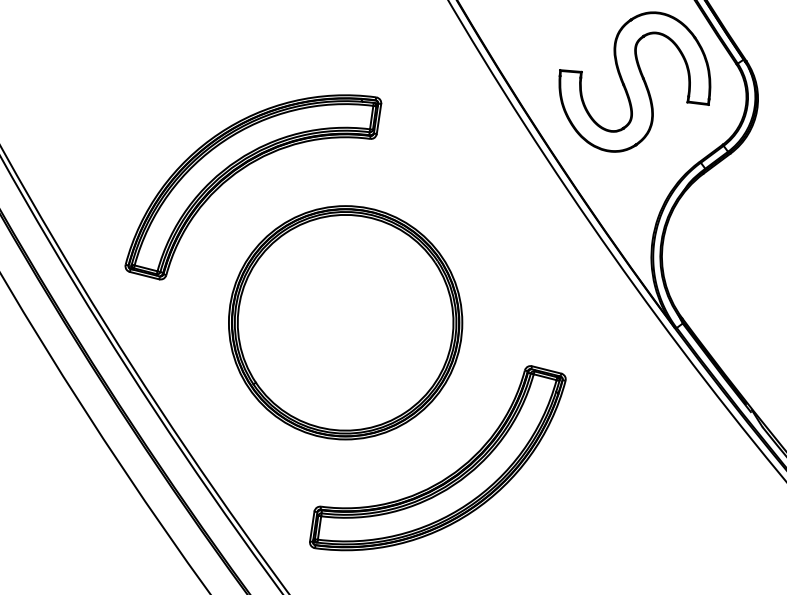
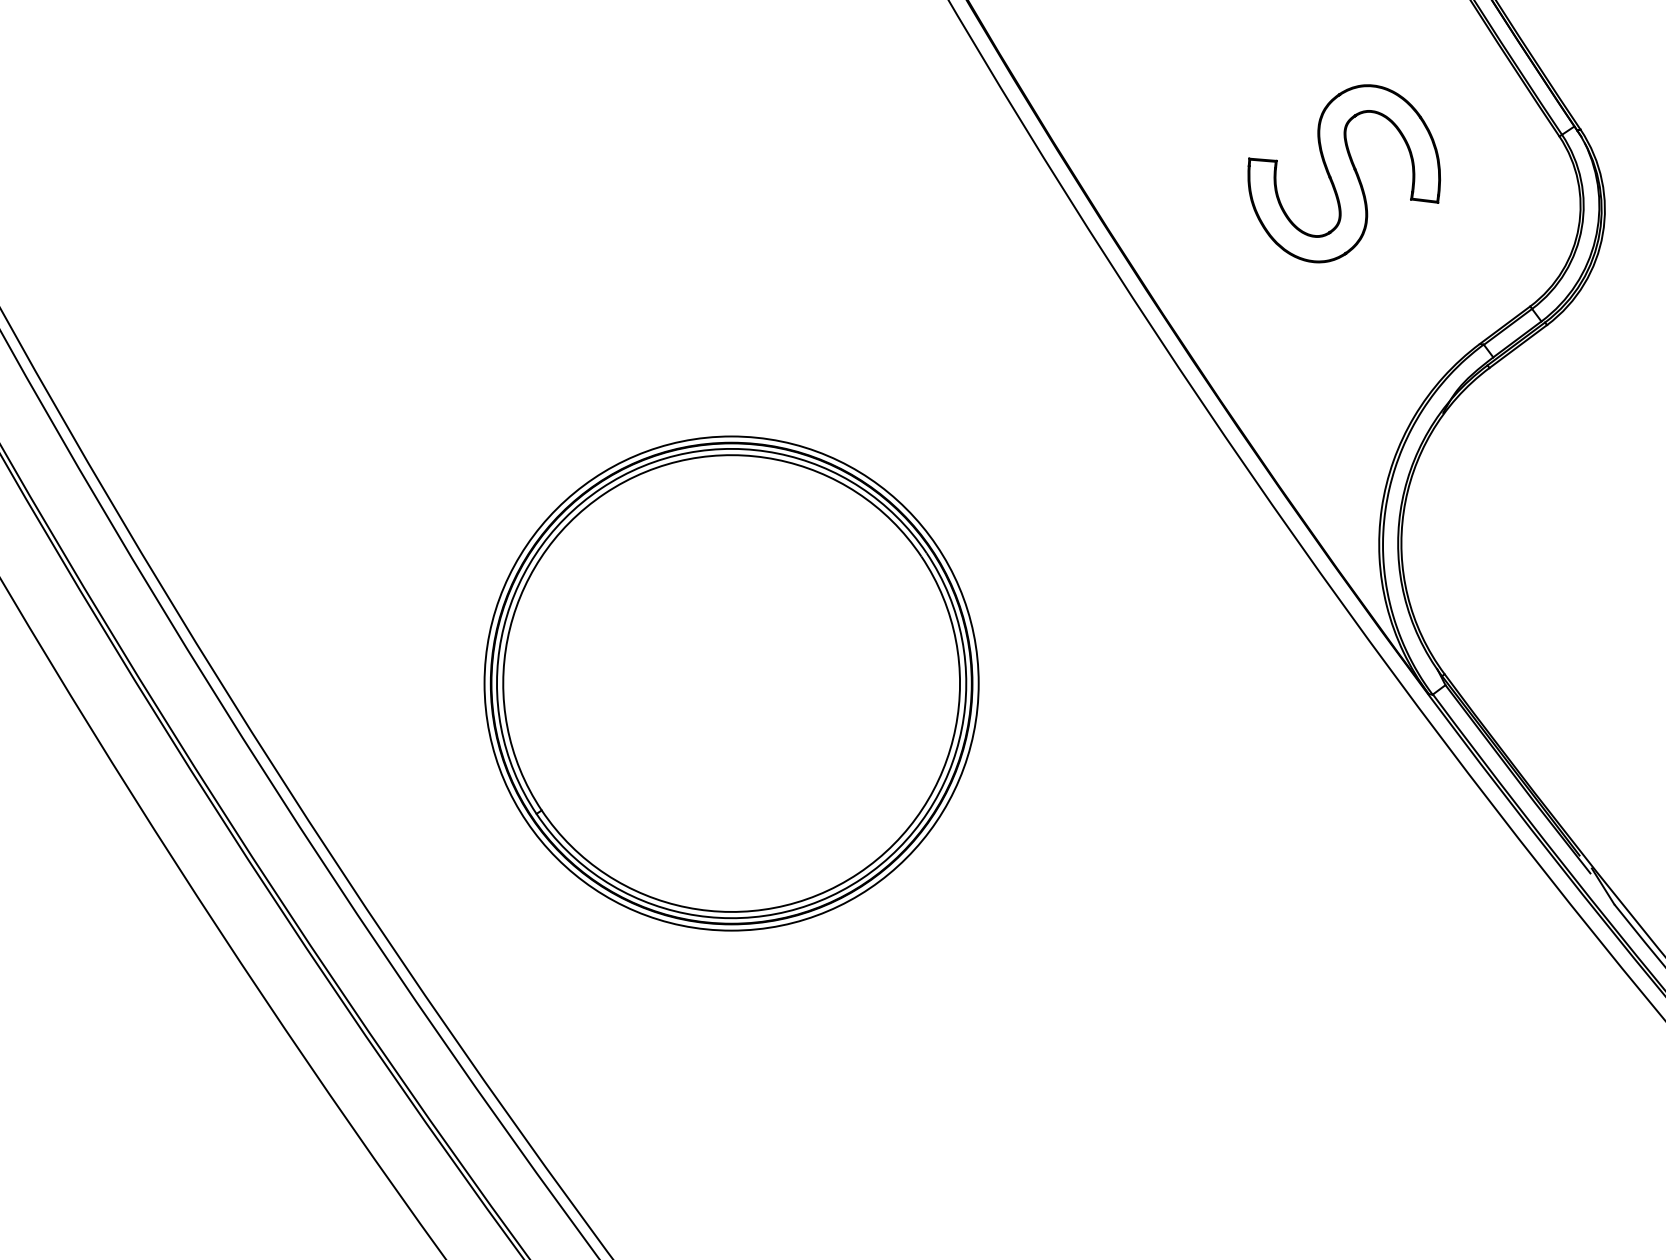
part: (634, 81) -> (1343, 172), size x0.6
part: (243, 169) -> (515, 358), removed
part: (448, 475) -> (949, 1006), removed

